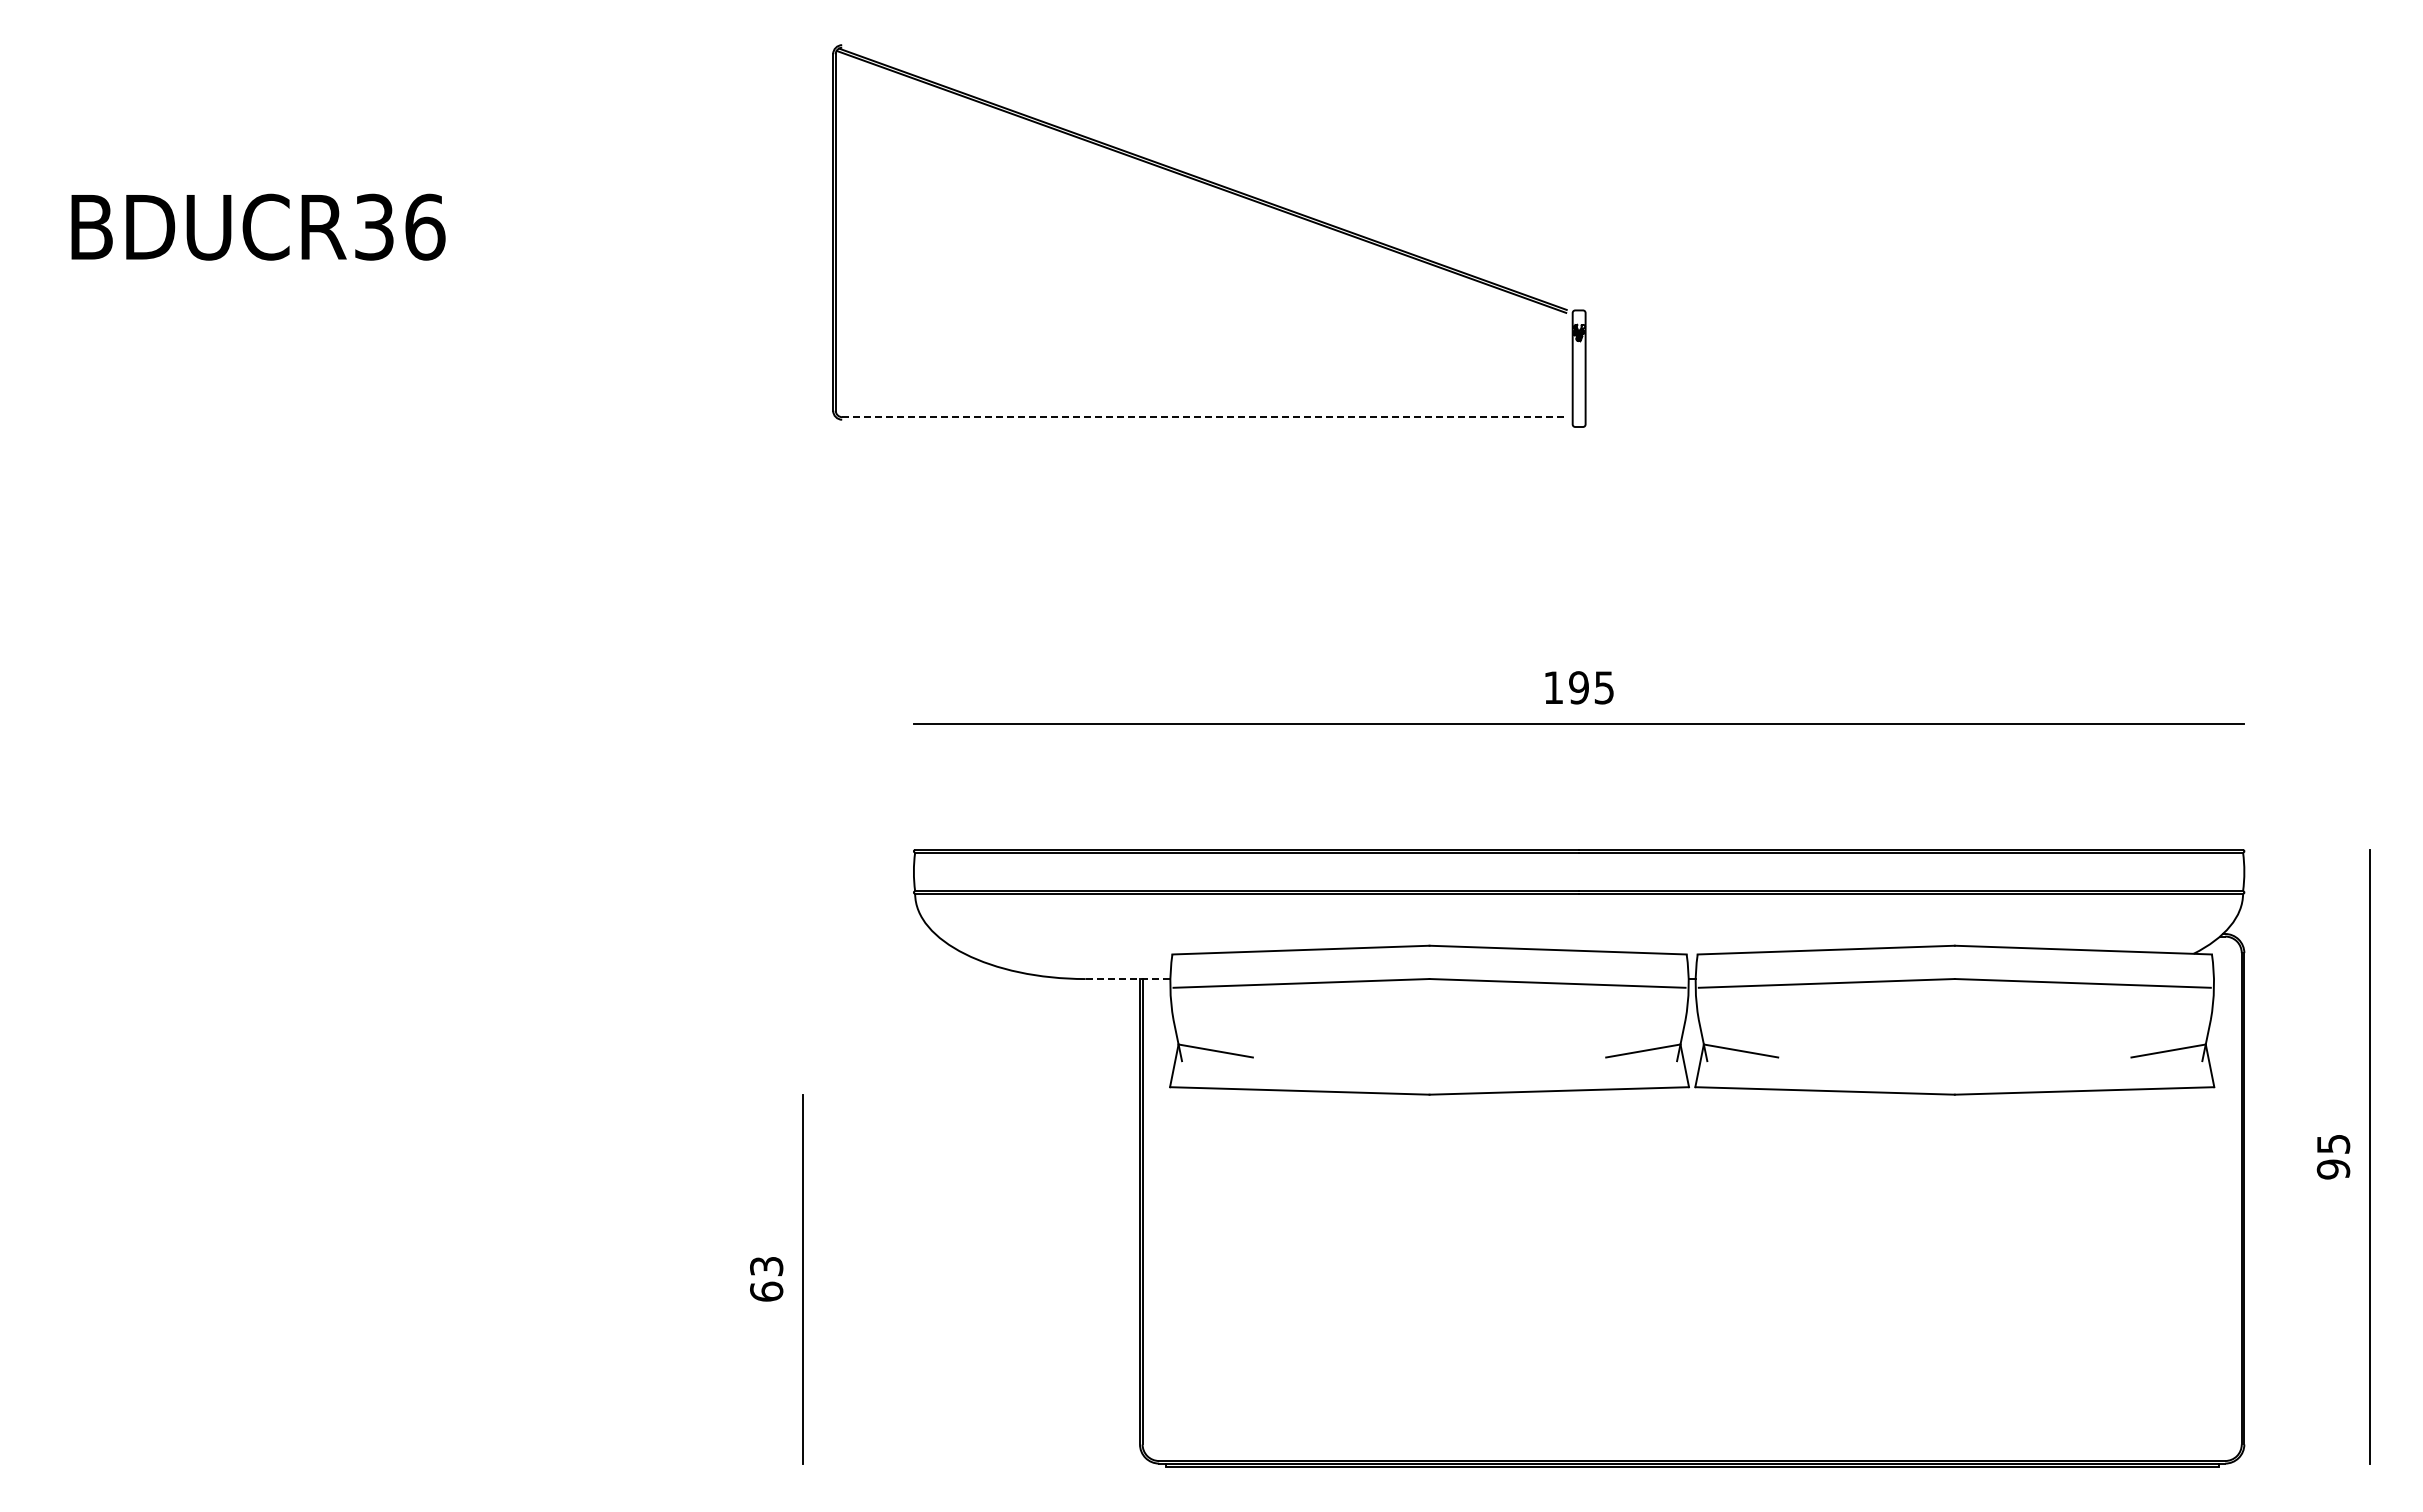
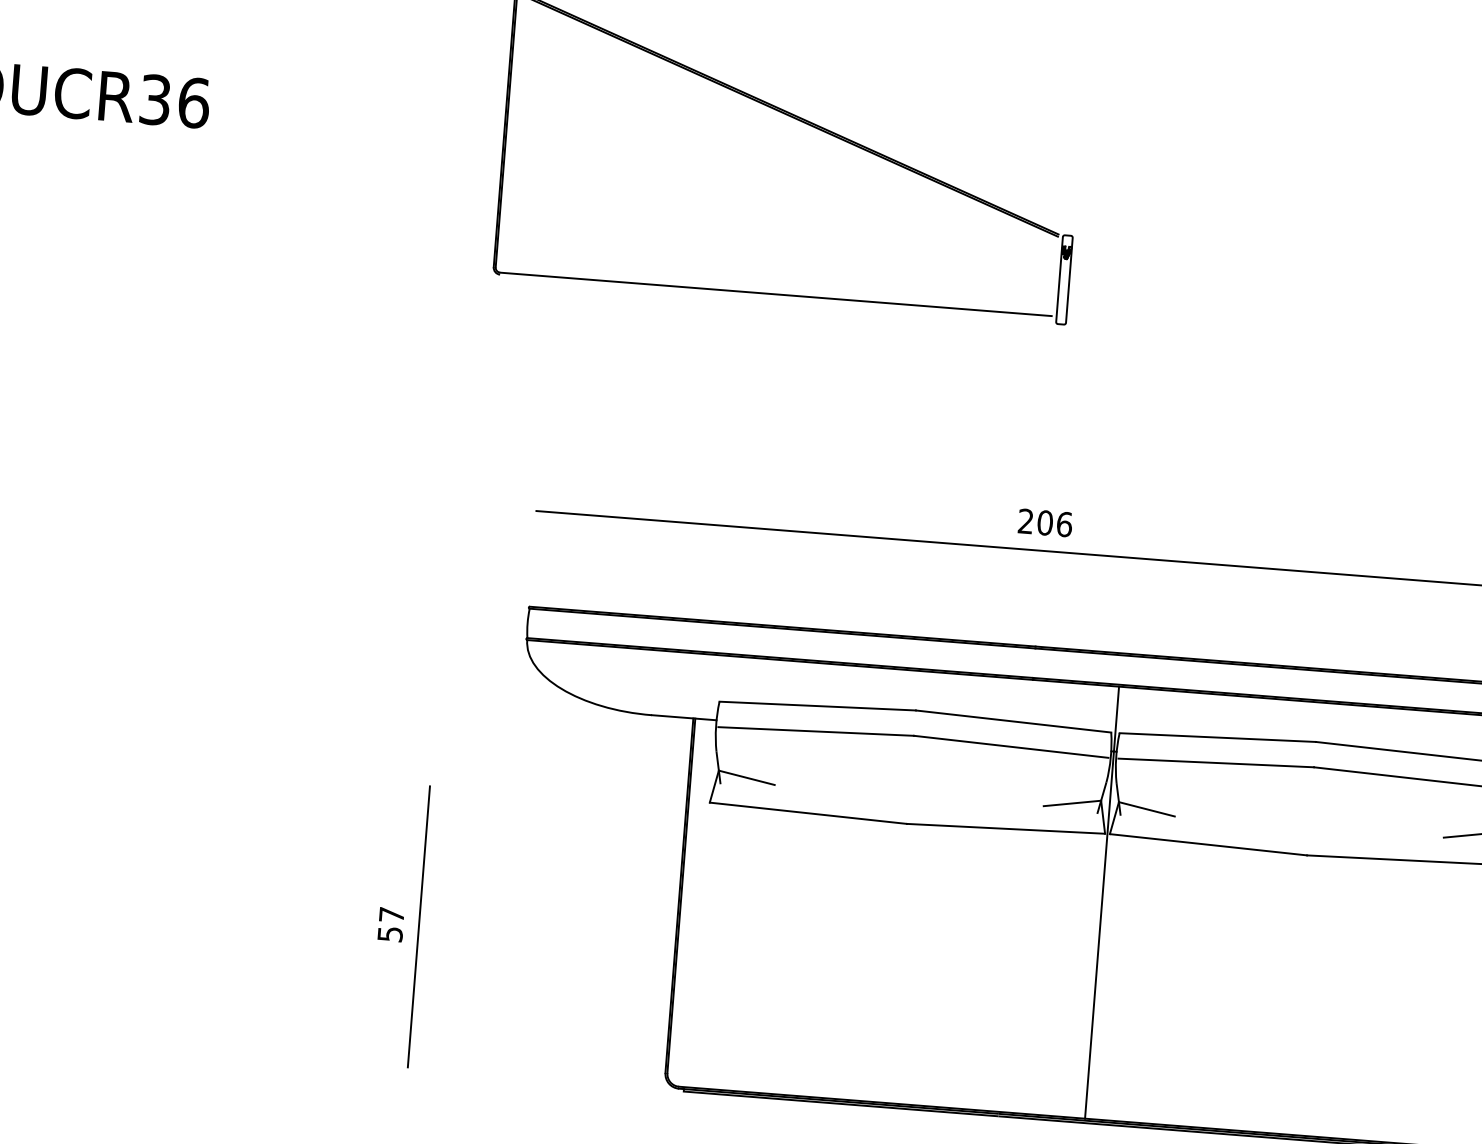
line: (1204, 417) -> (776, 294), dashed -> solid
text: (1579, 687) -> (1045, 522), 195 -> 206
line: (1127, 979) -> (683, 718), dashed -> solid
line: (1692, 1177) -> (1102, 902), added
text: (766, 1279) -> (390, 924), 63 -> 57

